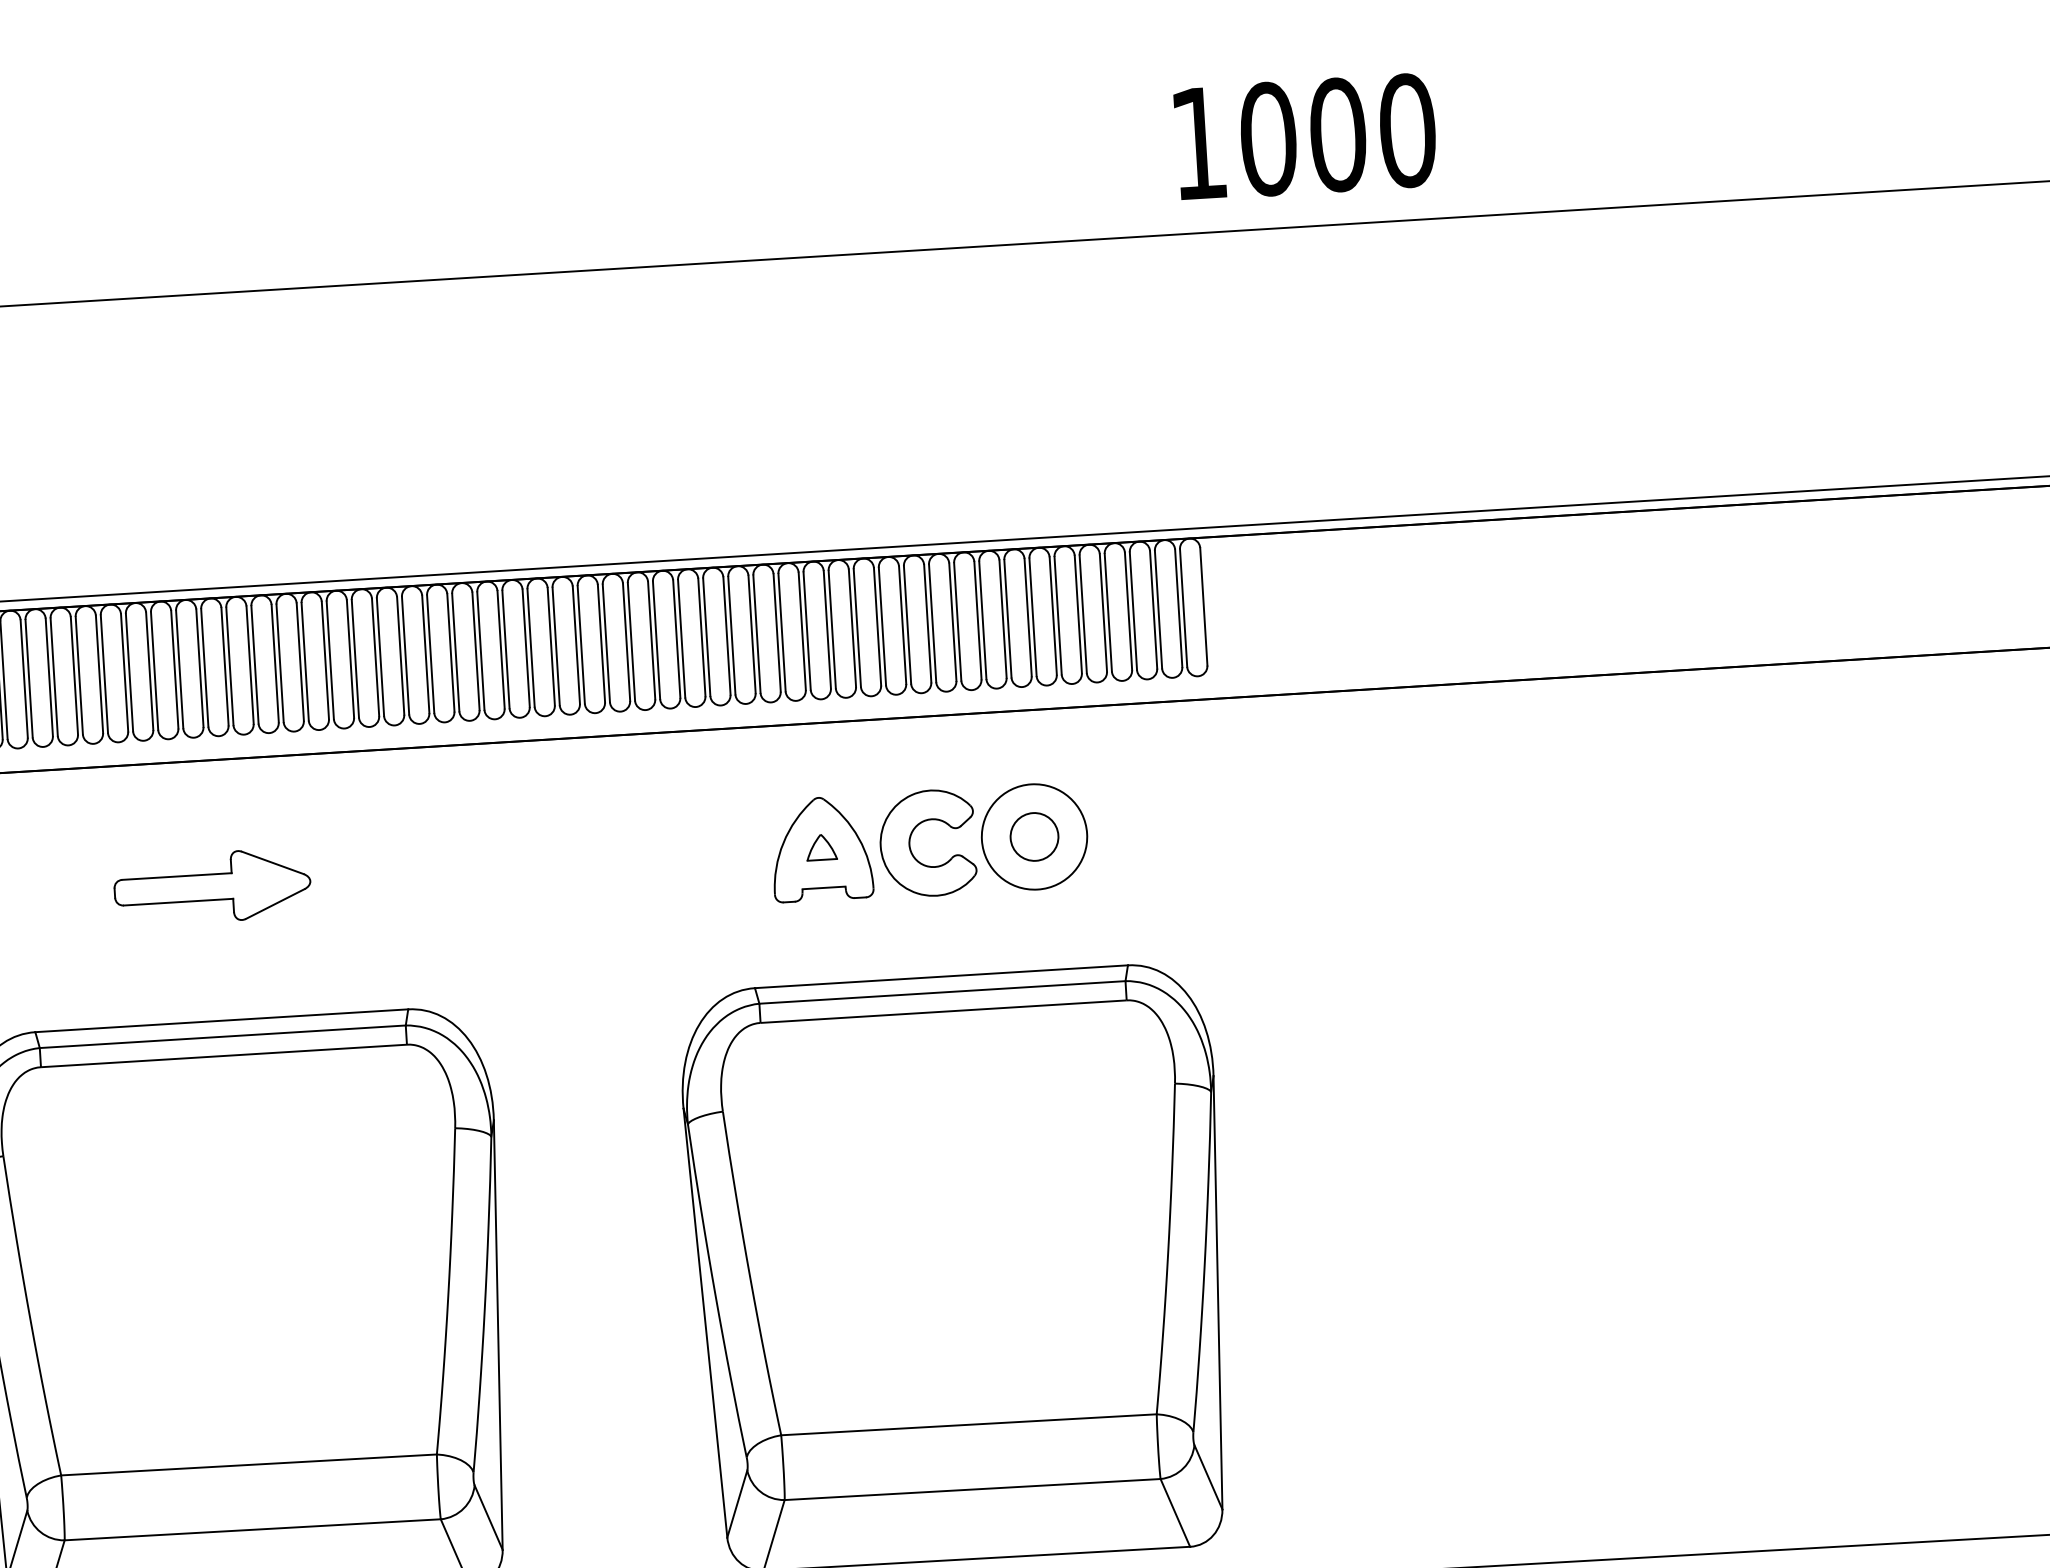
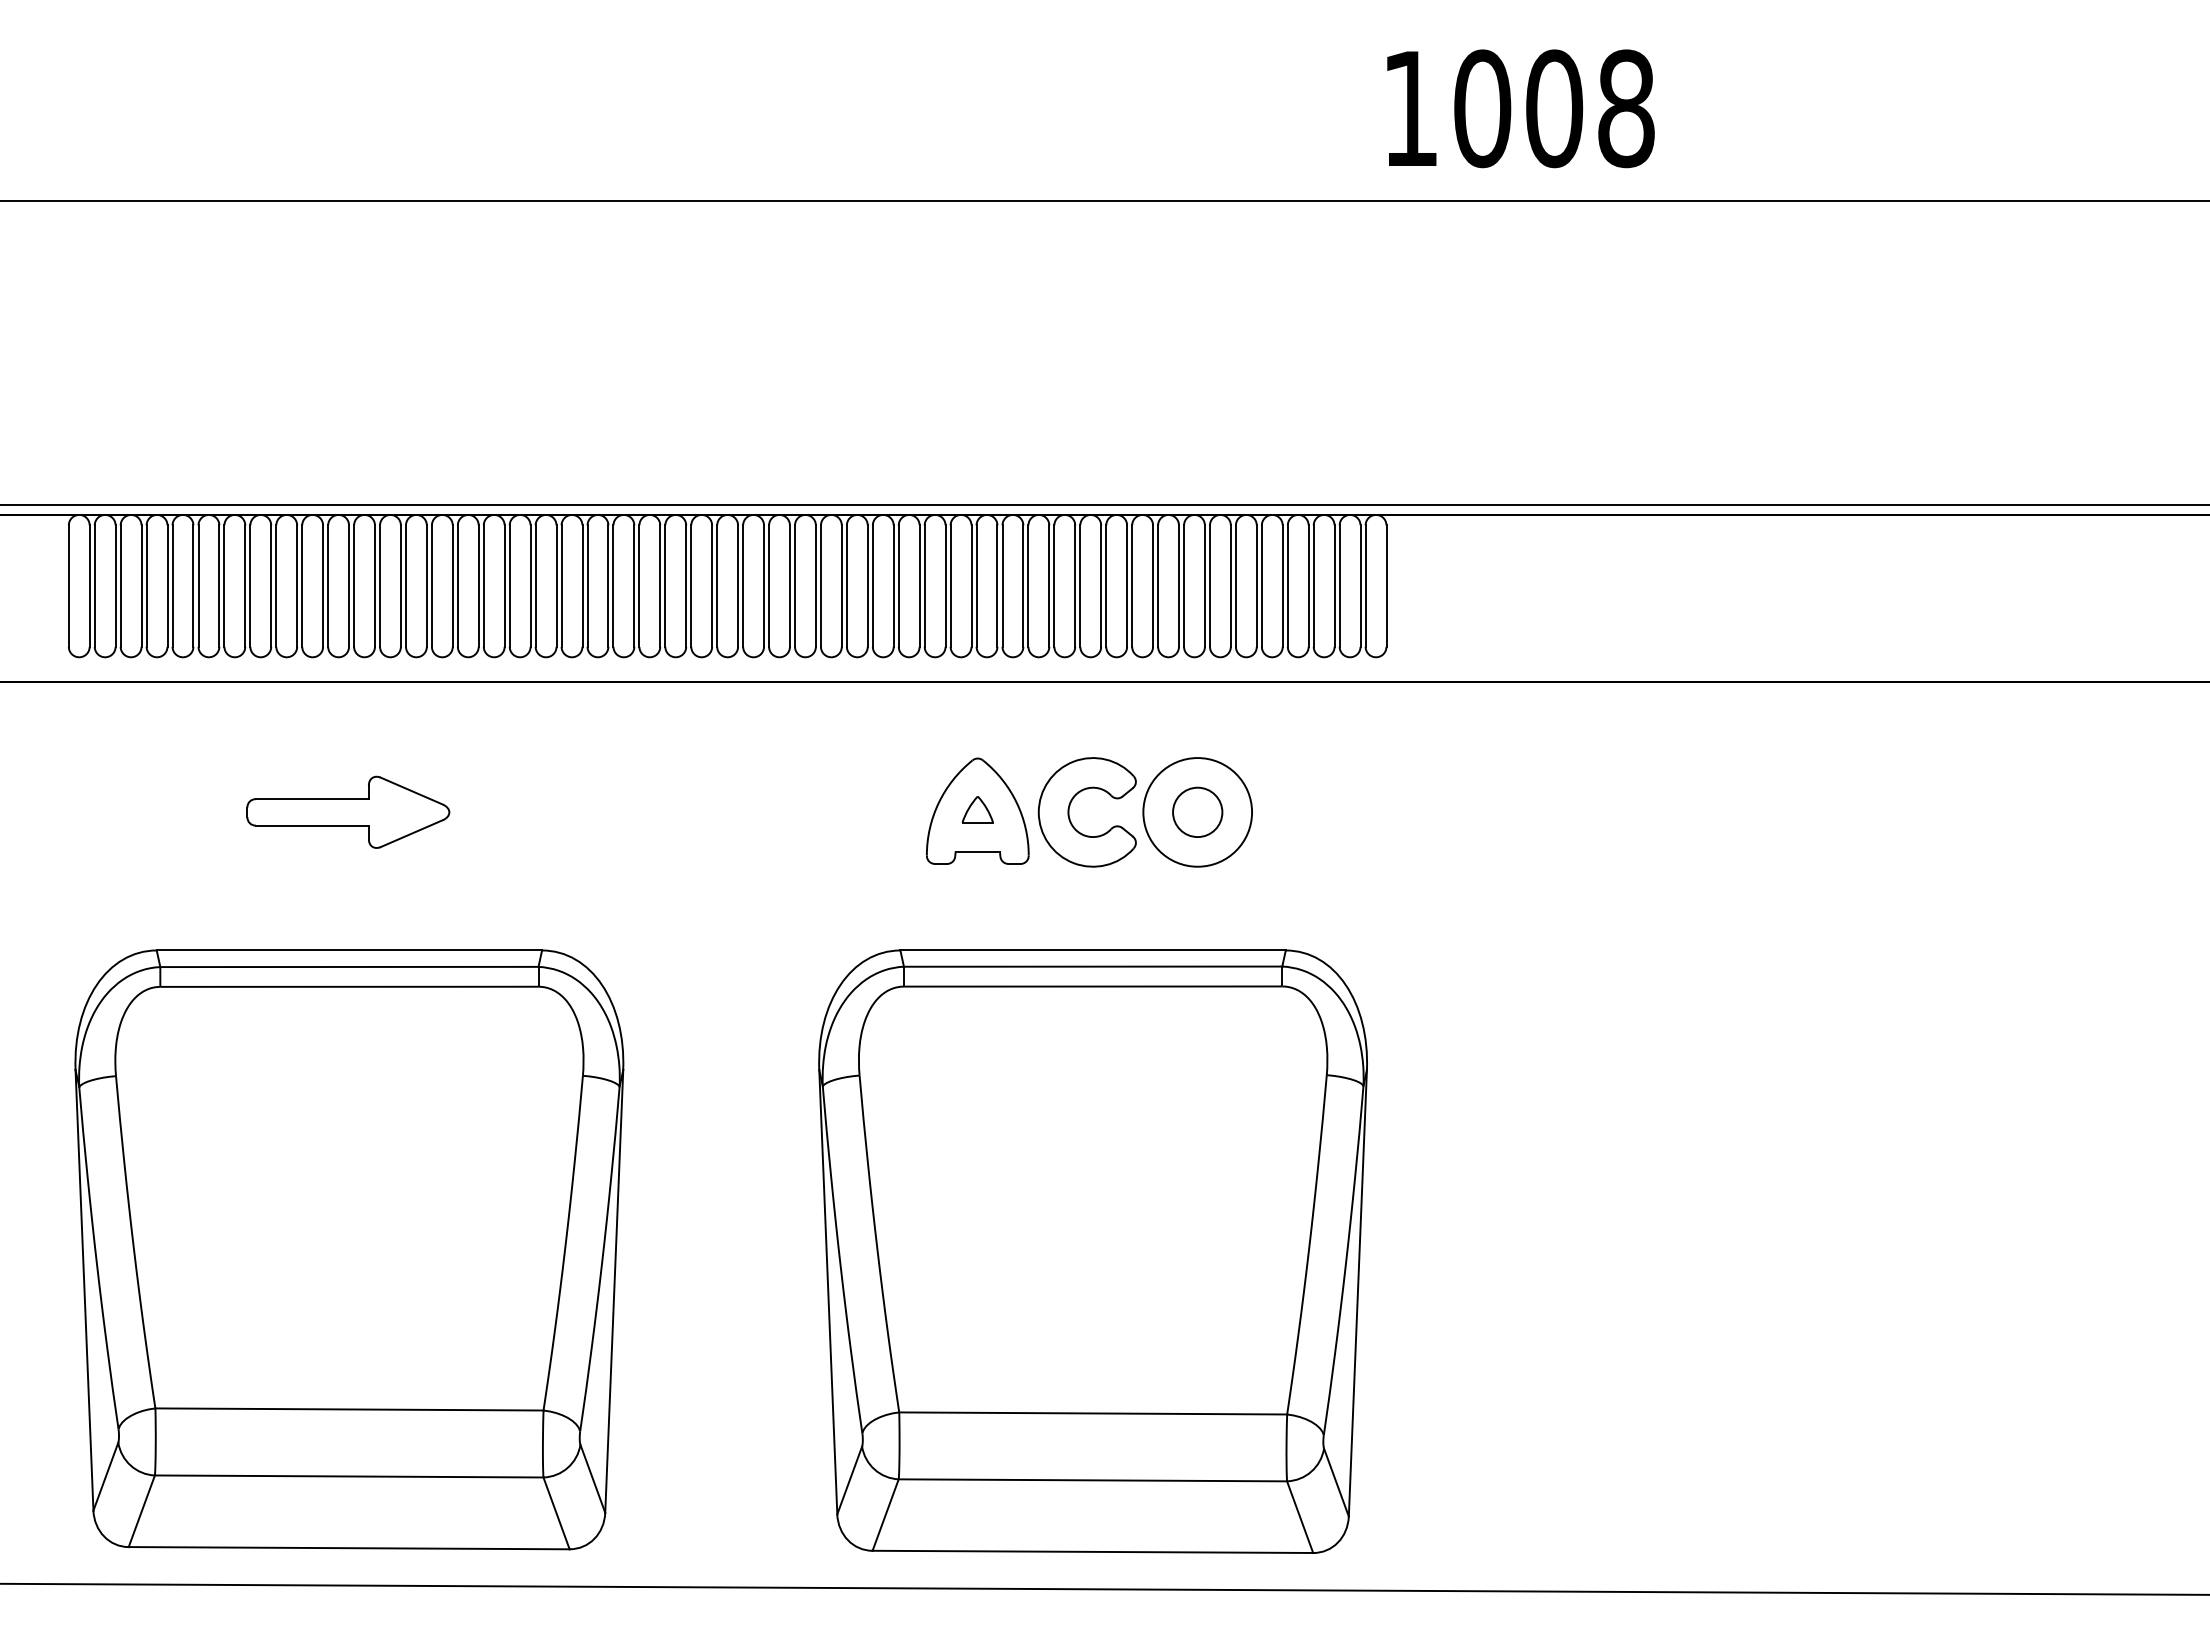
text: (1407, 130) -> (1626, 108), 1000 -> 1008

